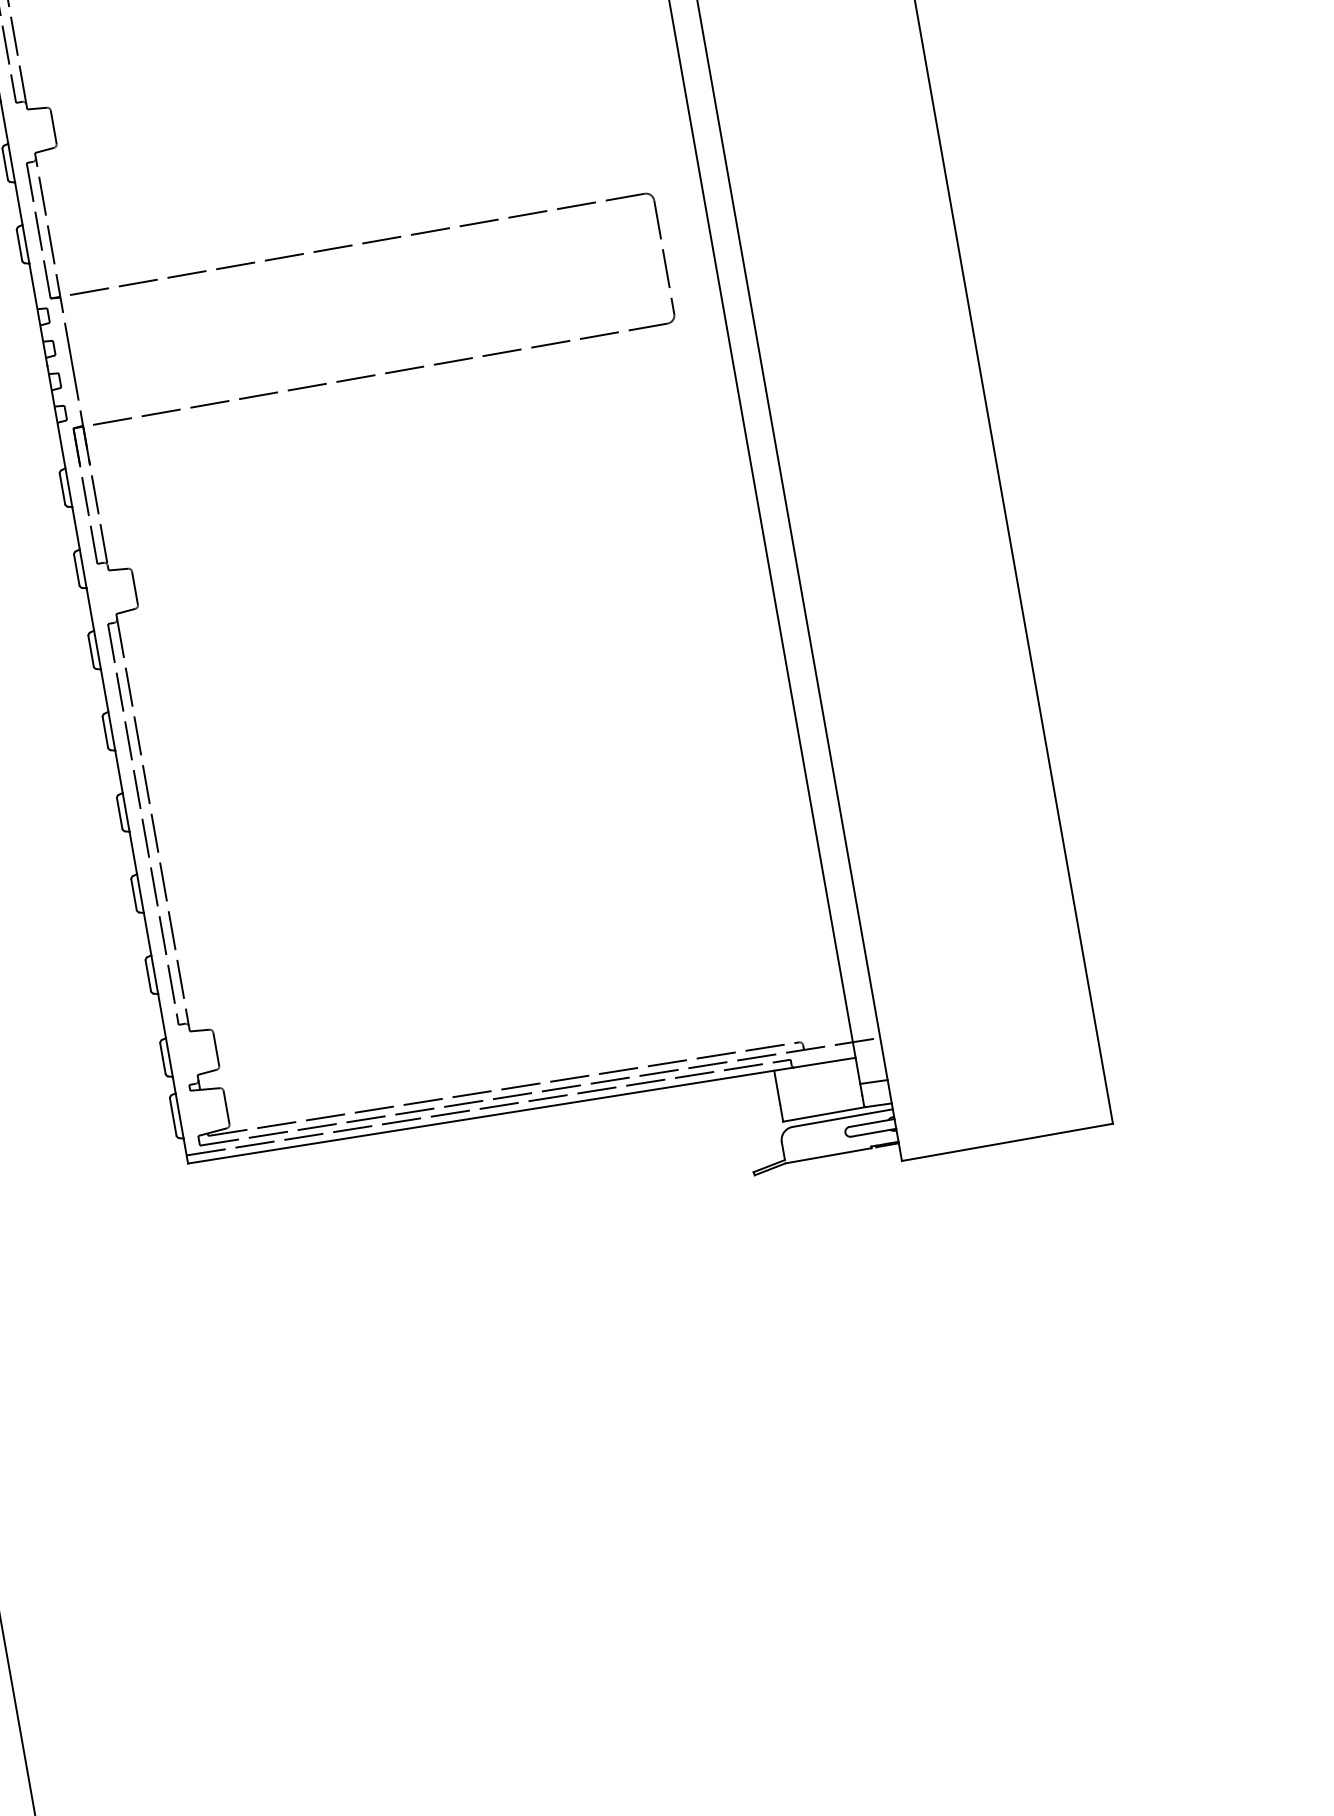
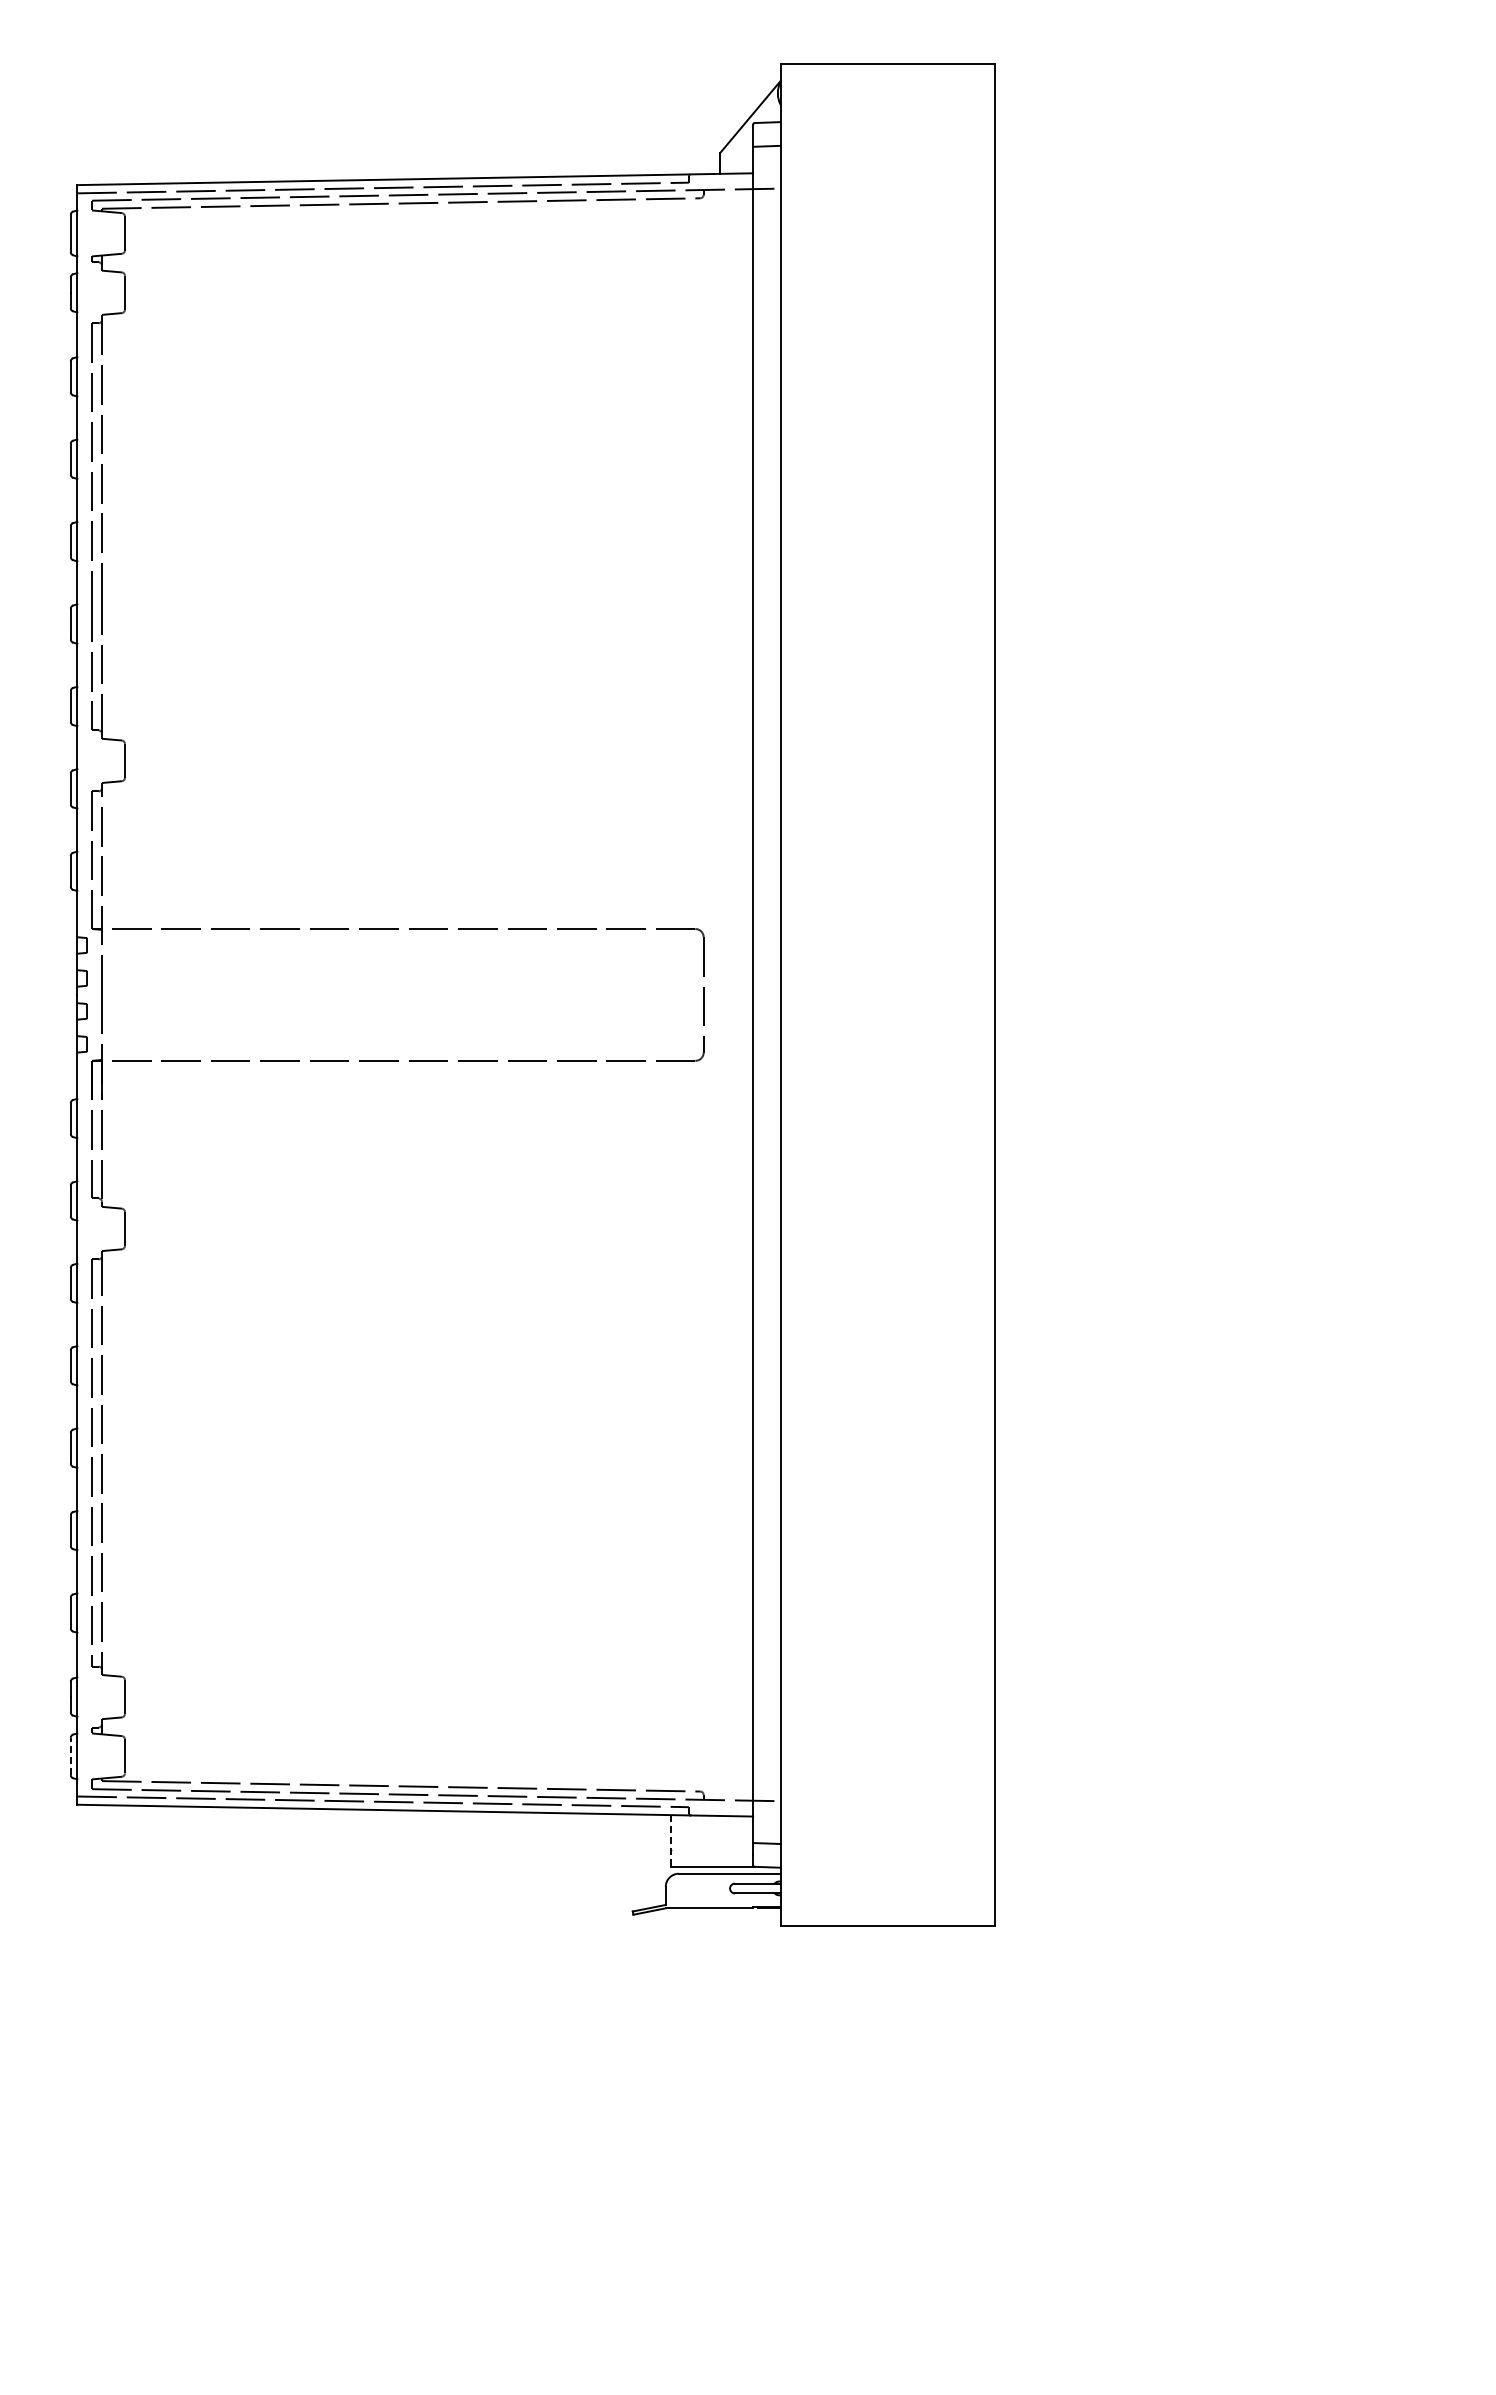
line: (778, 1095) -> (670, 1840), solid -> dashed
line: (172, 1117) -> (70, 1756), solid -> dashed

